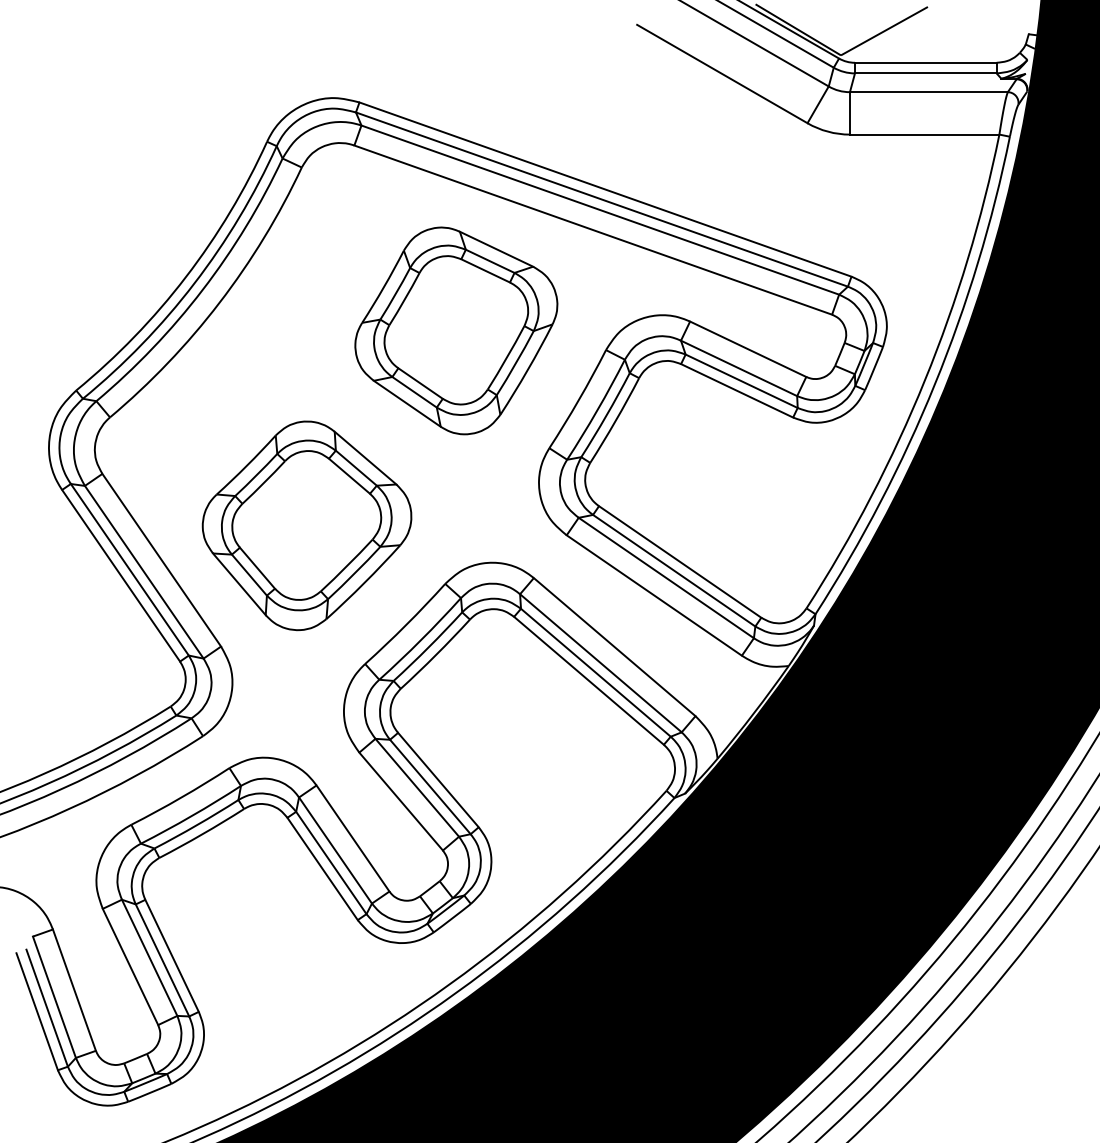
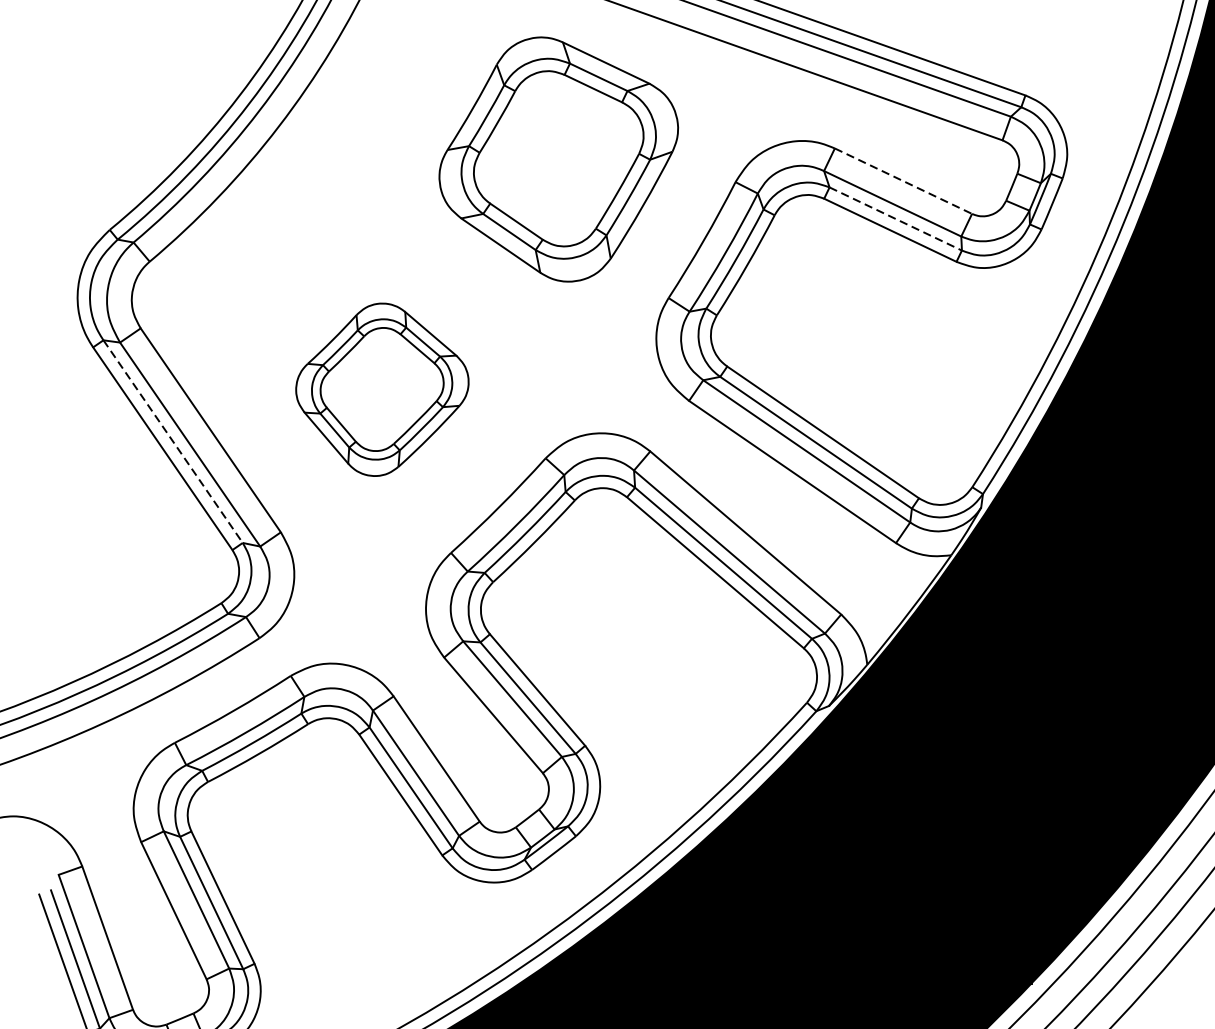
line: (748, 349) -> (903, 181), solid -> dashed
line: (742, 381) -> (896, 219), solid -> dashed
part: (306, 525) -> (381, 389), size x0.7
line: (130, 570) -> (173, 442), solid -> dashed

